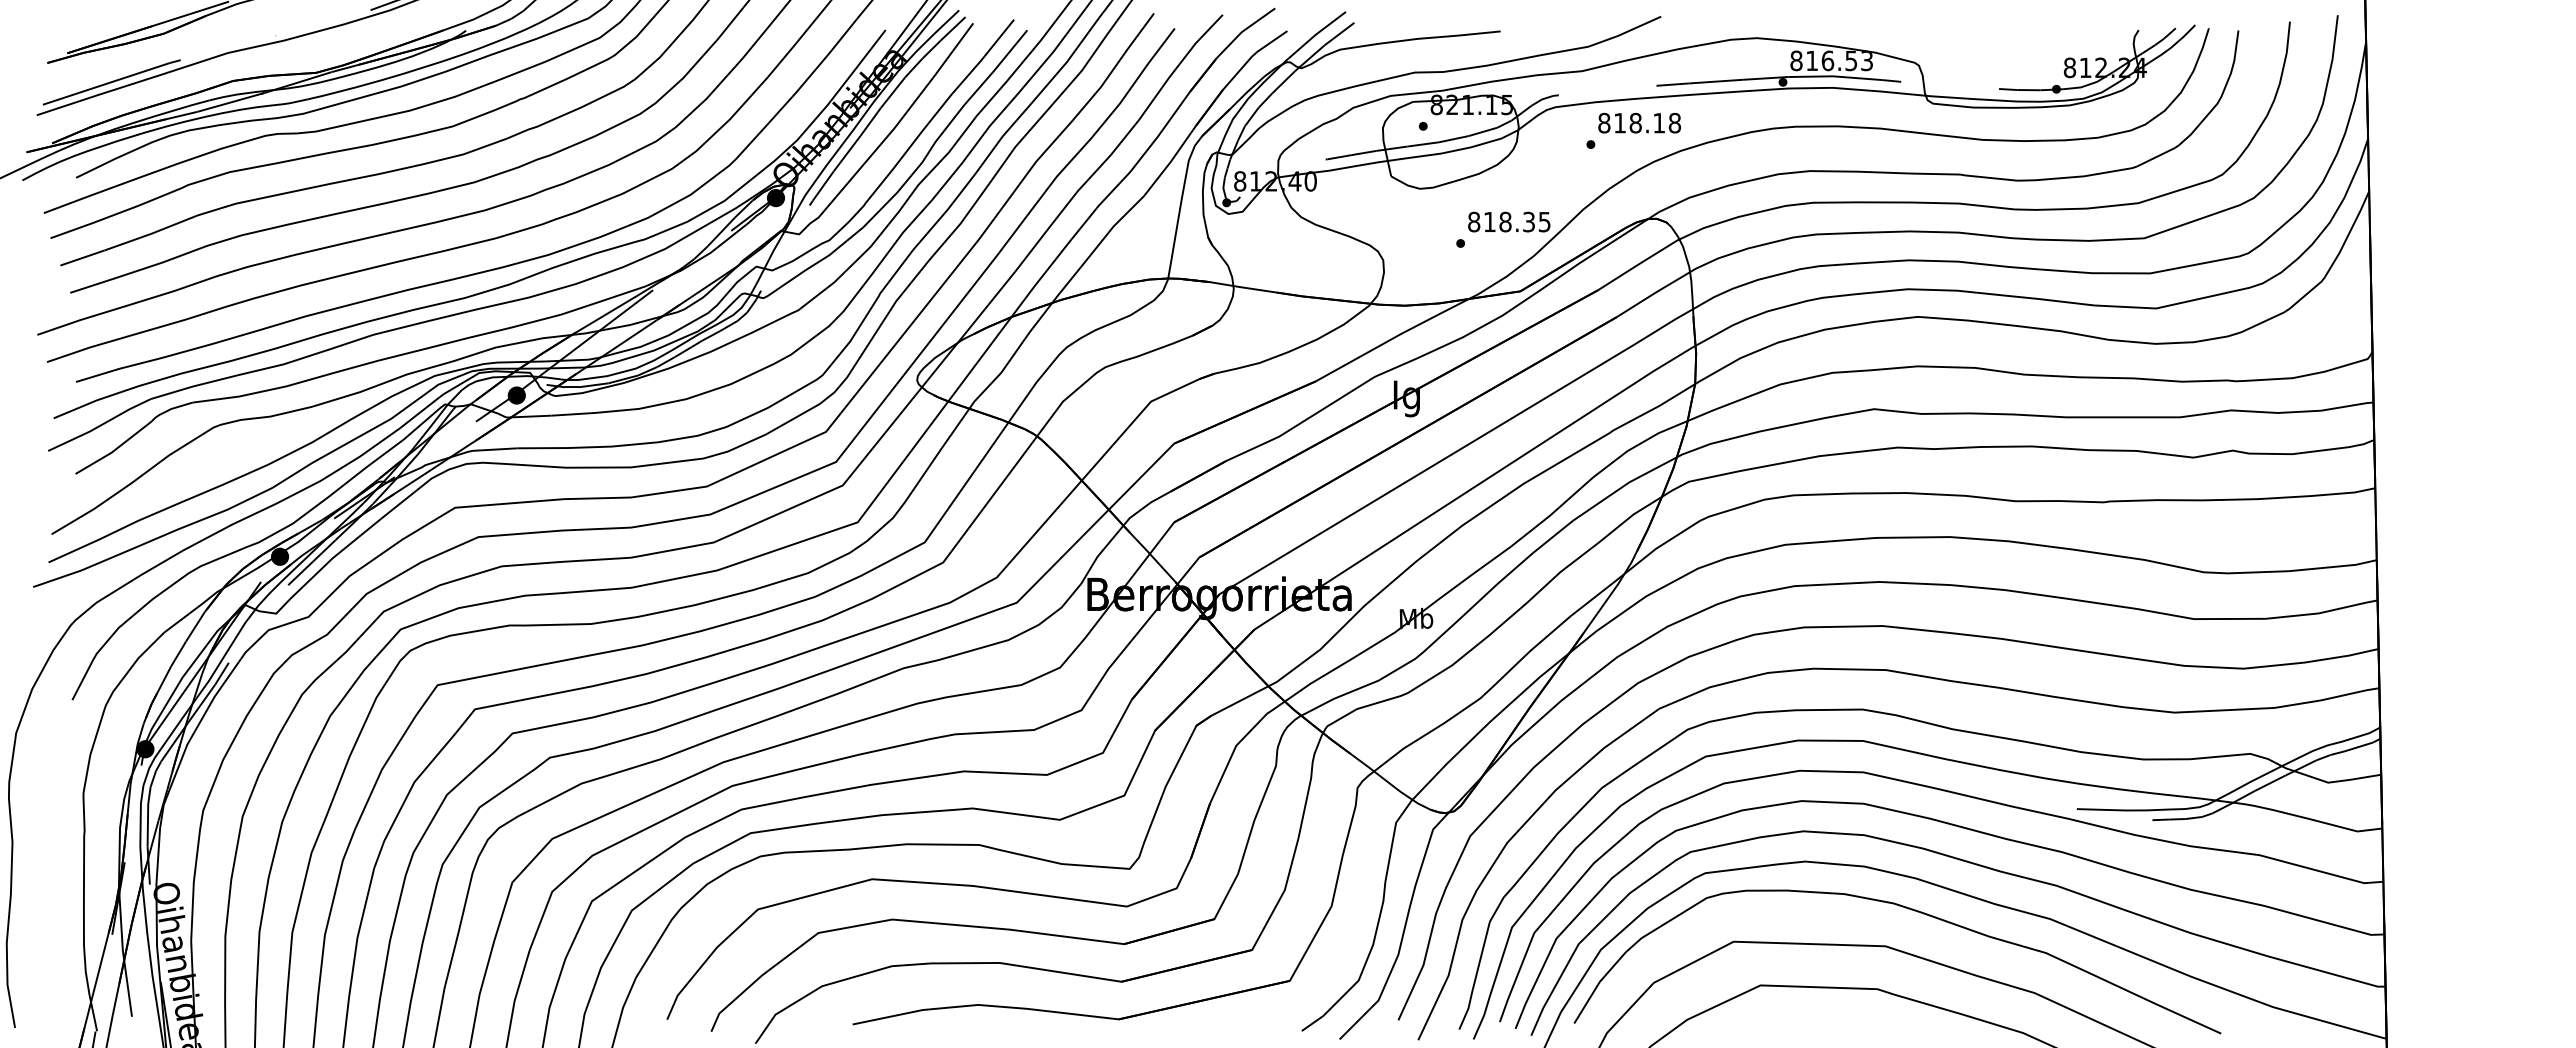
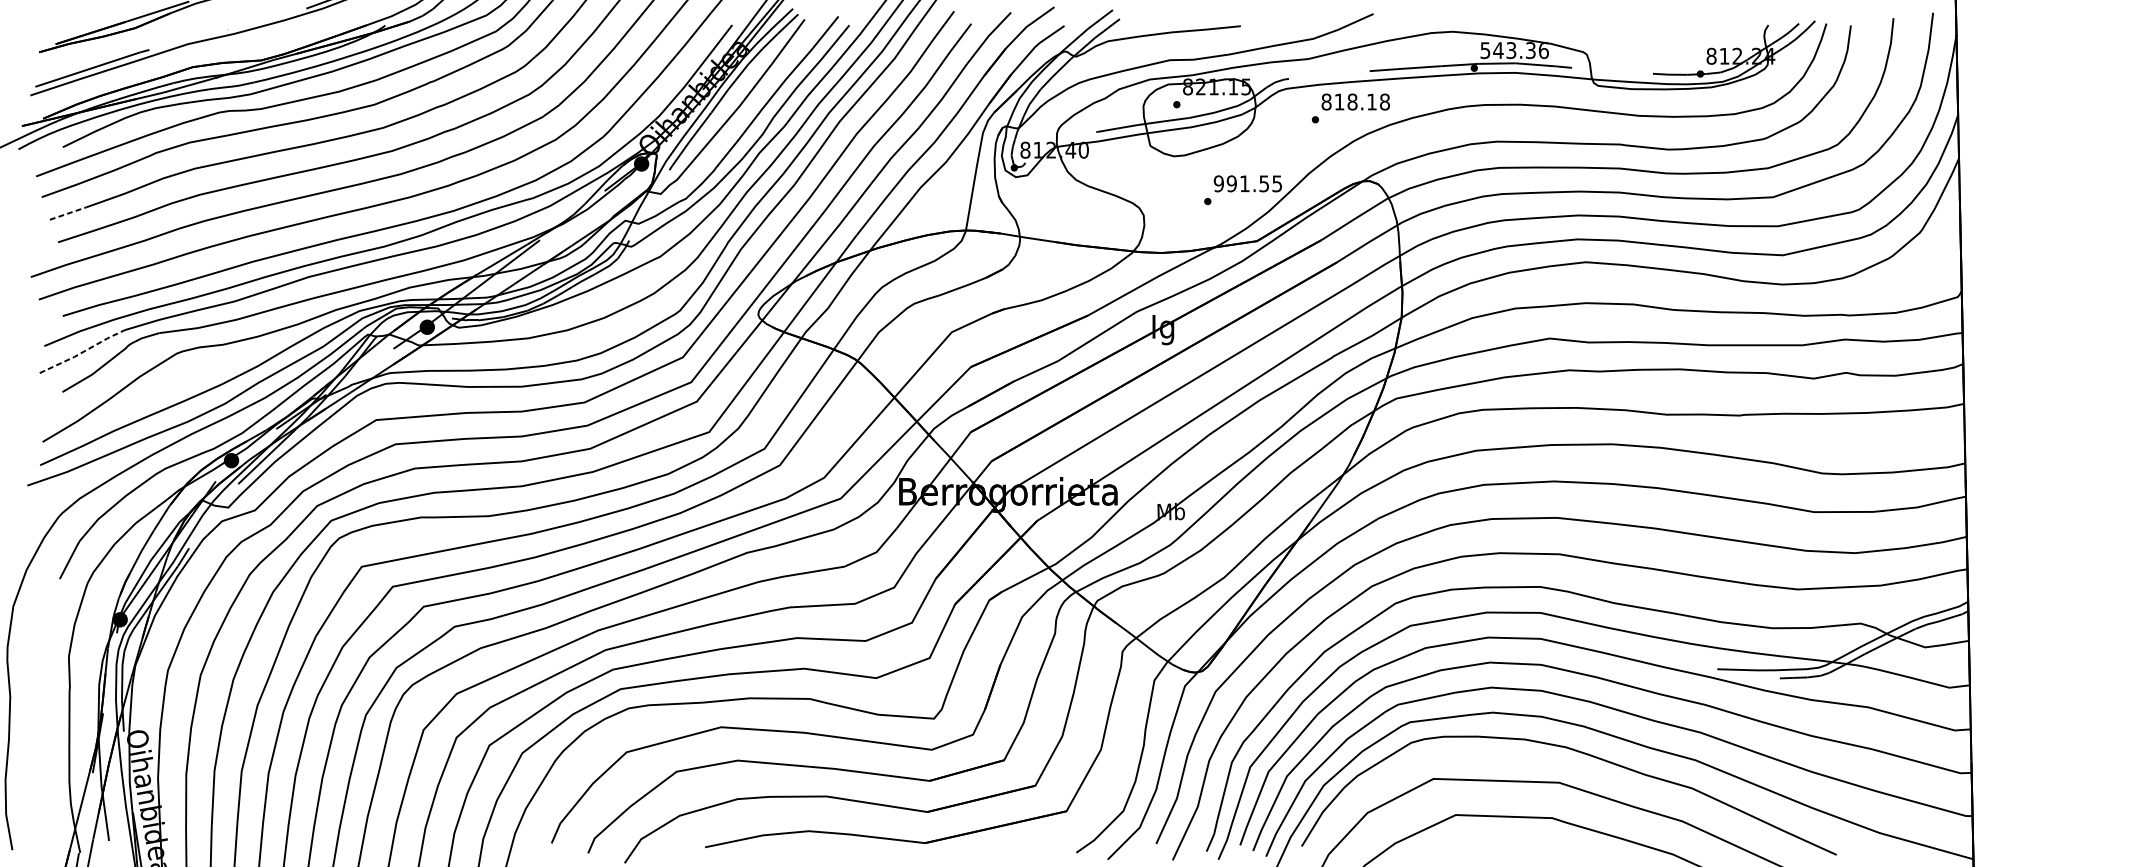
text: (1831, 60) -> (1514, 50), 816.53 -> 543.36
text: (1501, 221) -> (1241, 183), 818.35 -> 991.55
line: (82, 257) -> (68, 213), solid -> dashed
line: (100, 425) -> (83, 352), solid -> dashed

